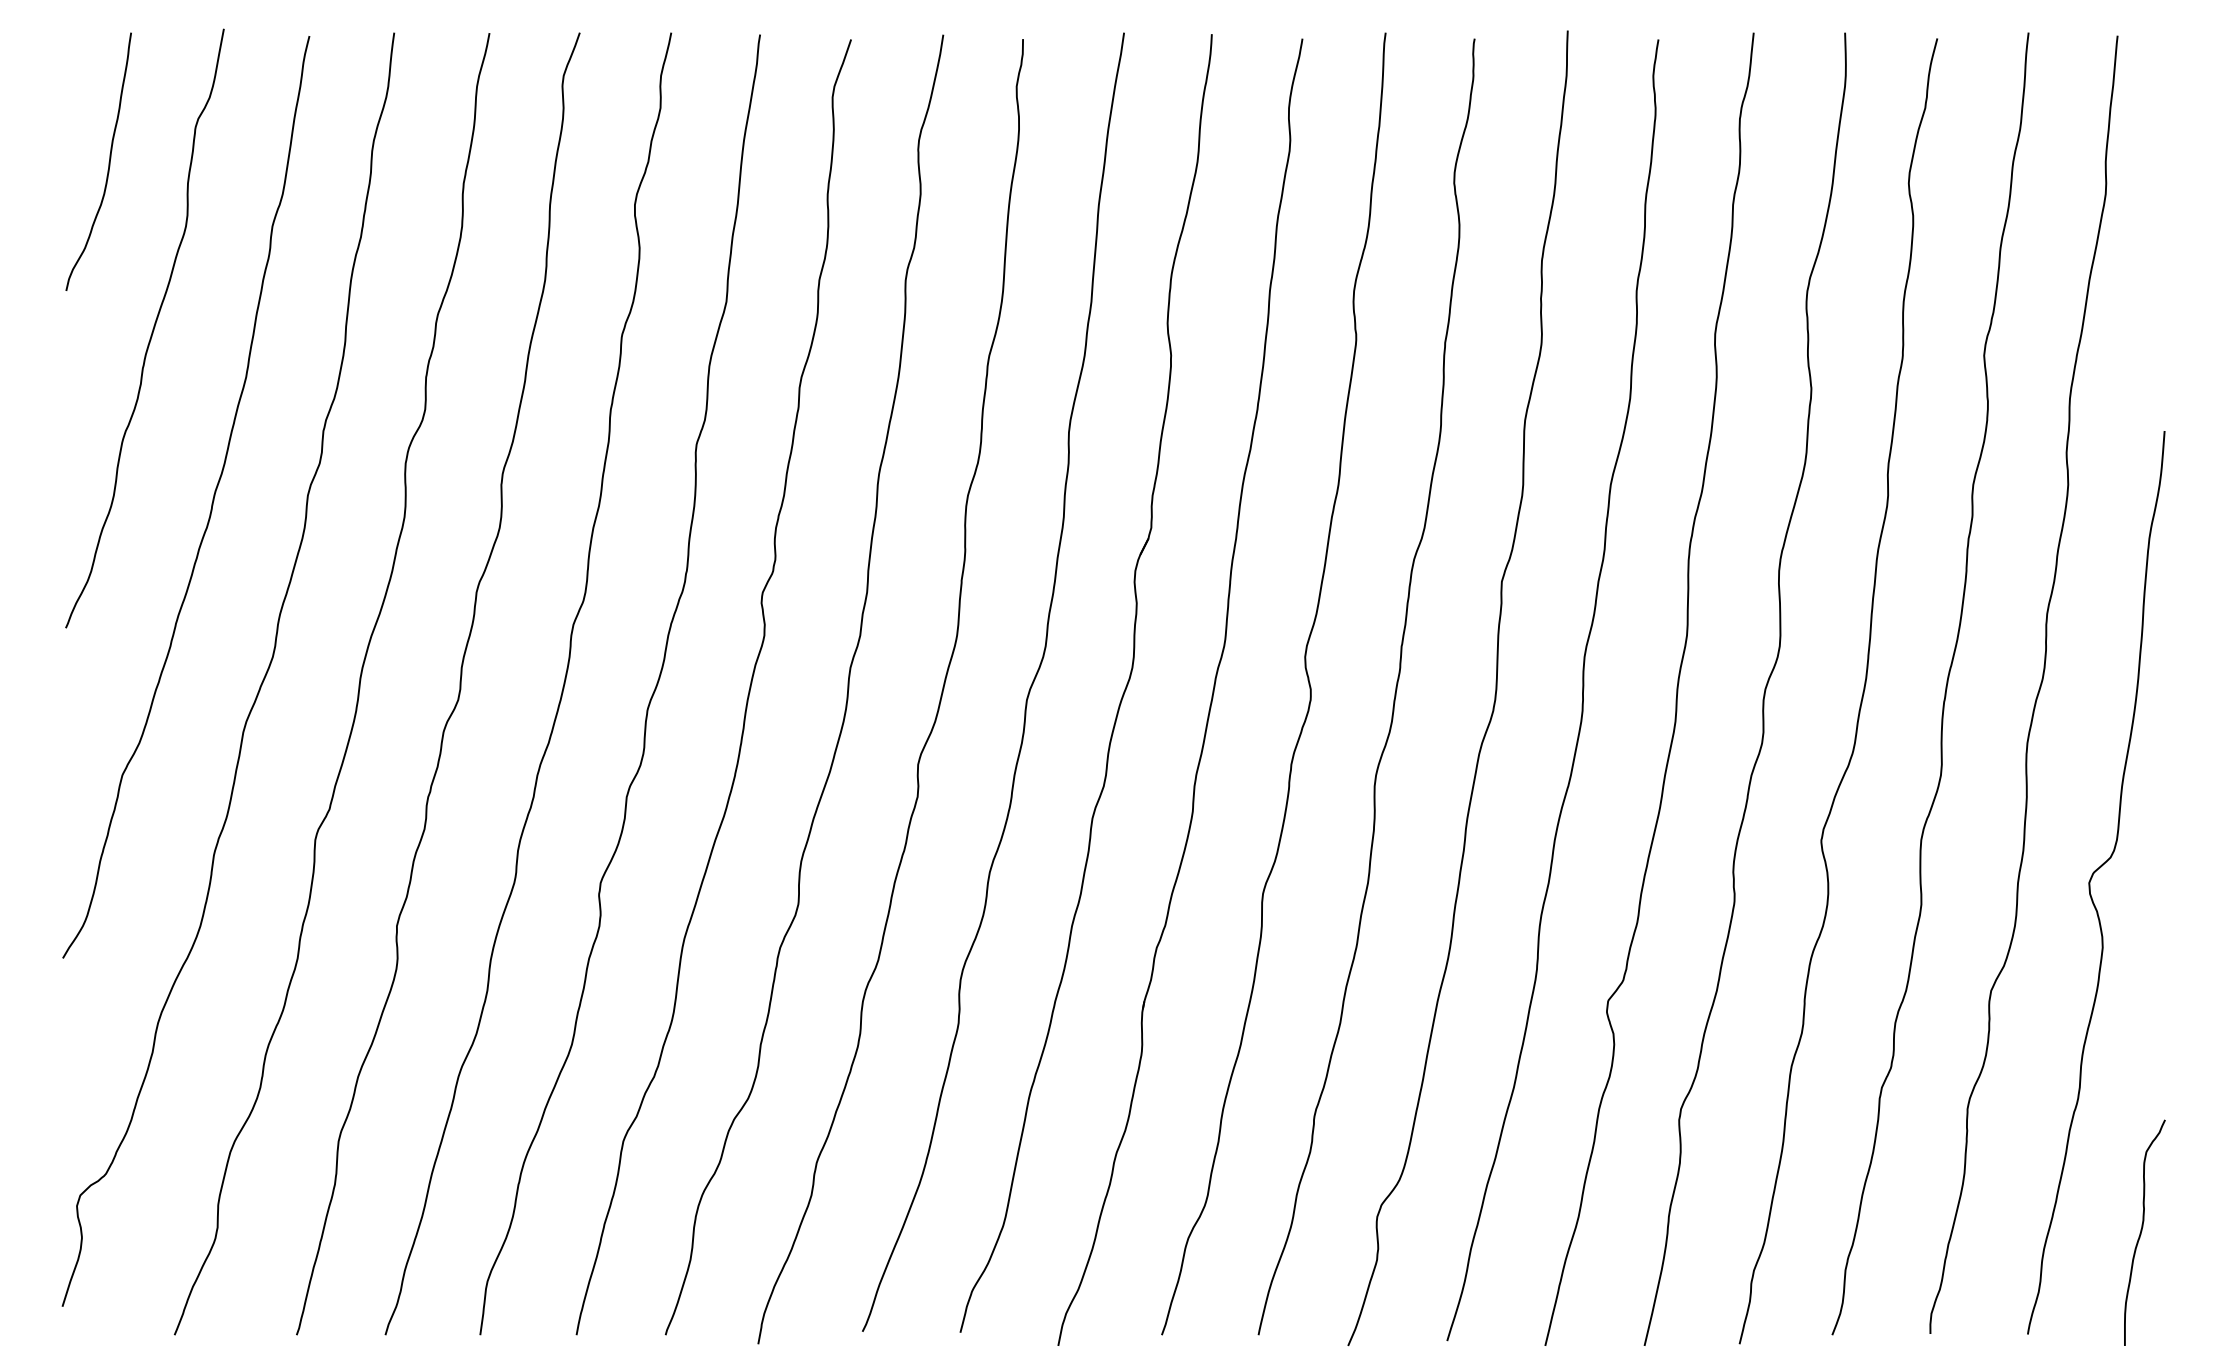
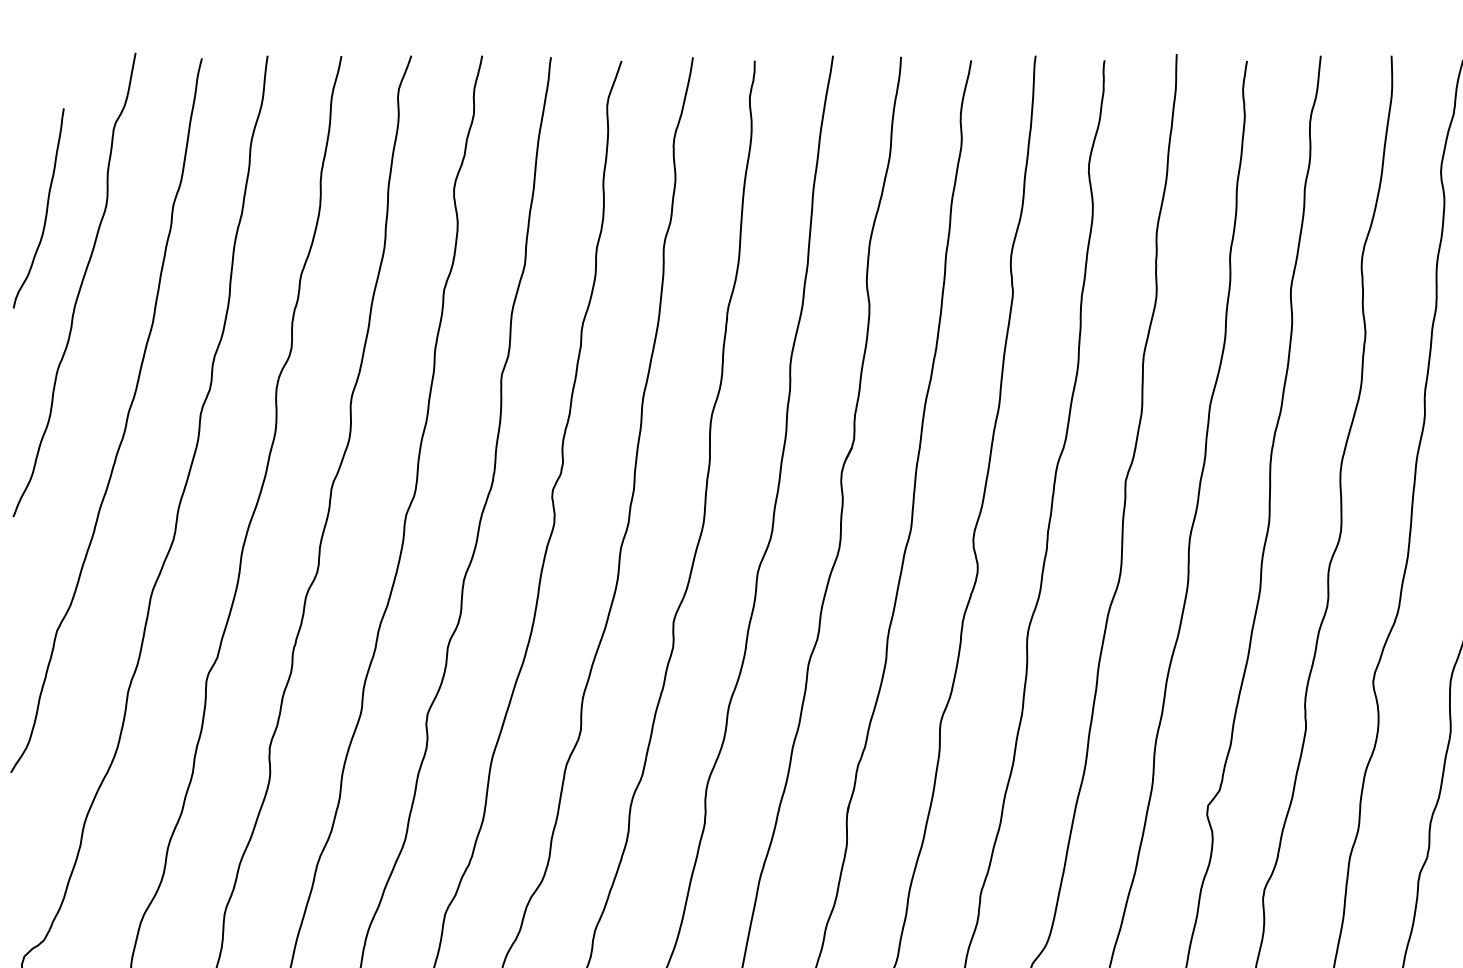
curve: (108, 162) -> (46, 208), moved

